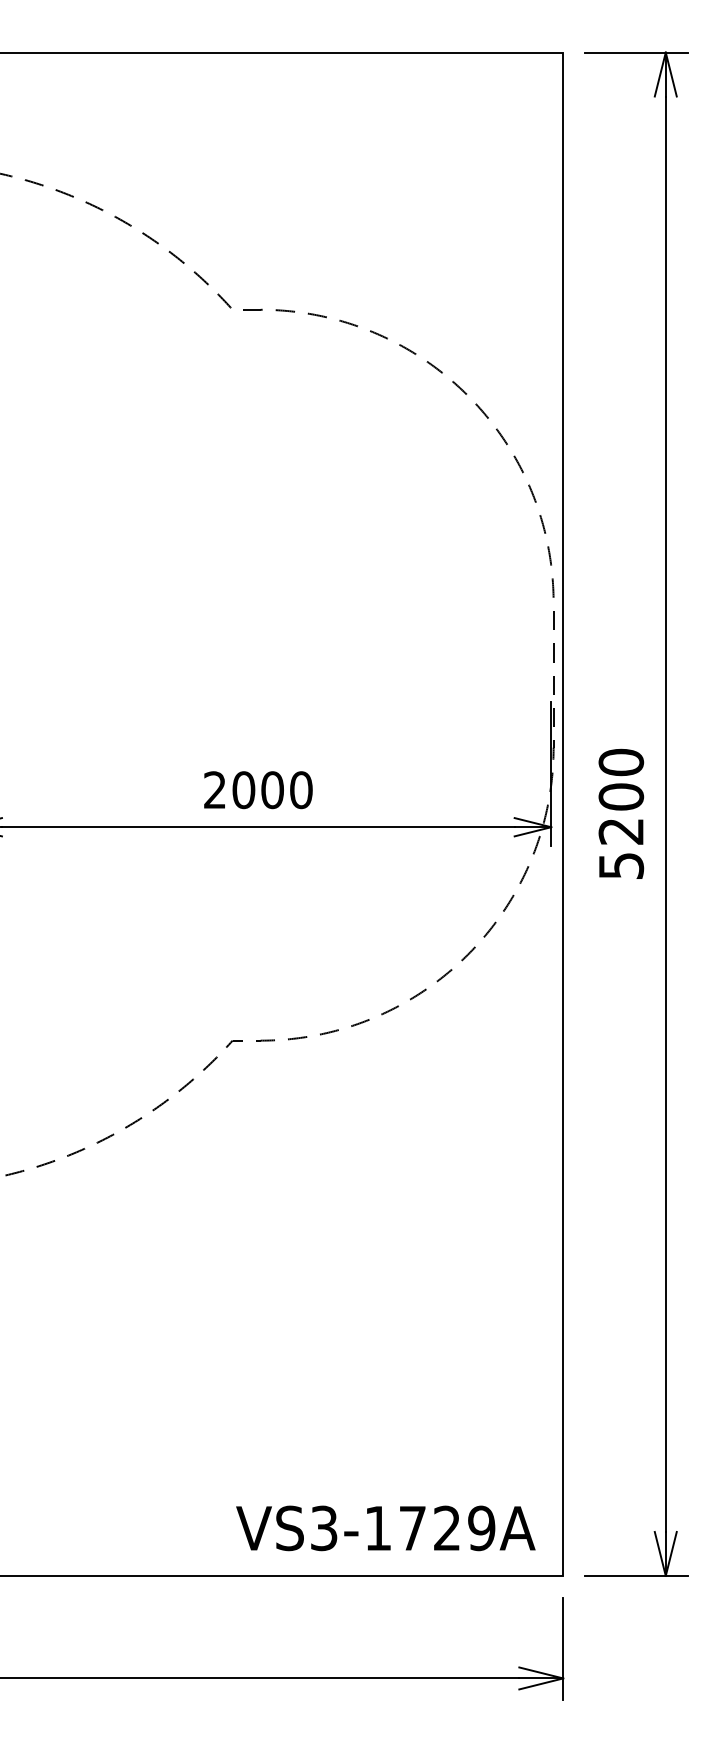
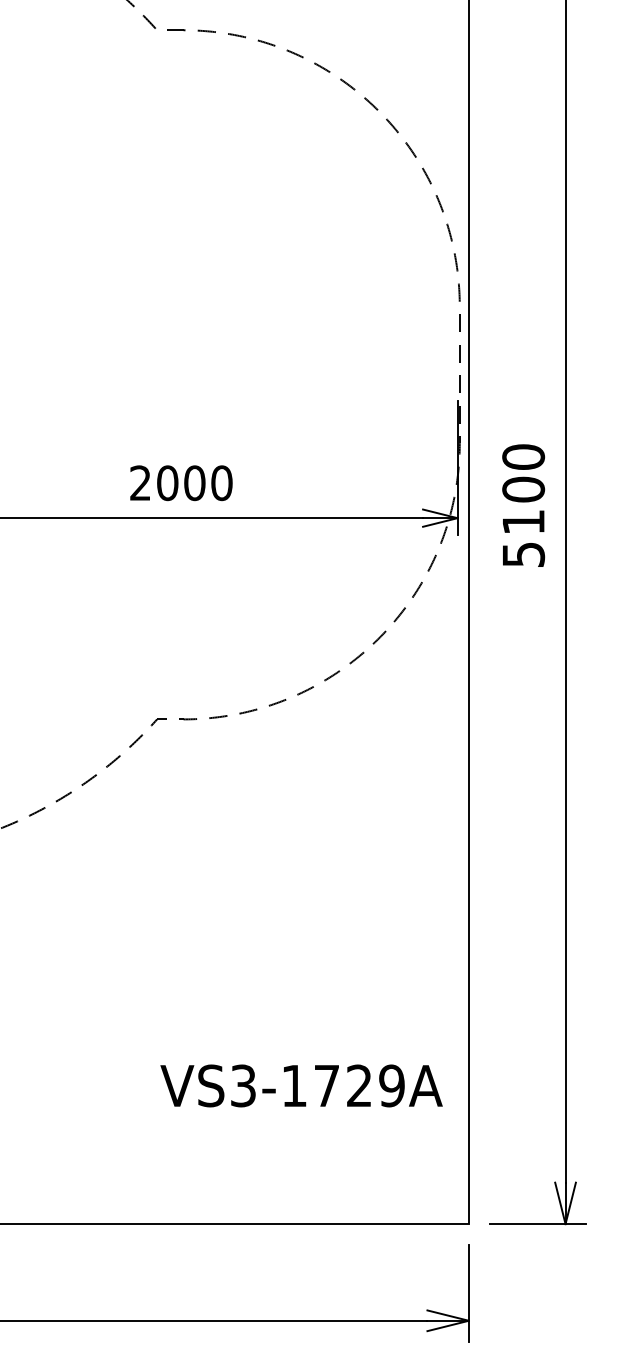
text: (620, 831) -> (522, 522), 5200 -> 5100
text: (385, 1528) -> (301, 1086), moved

